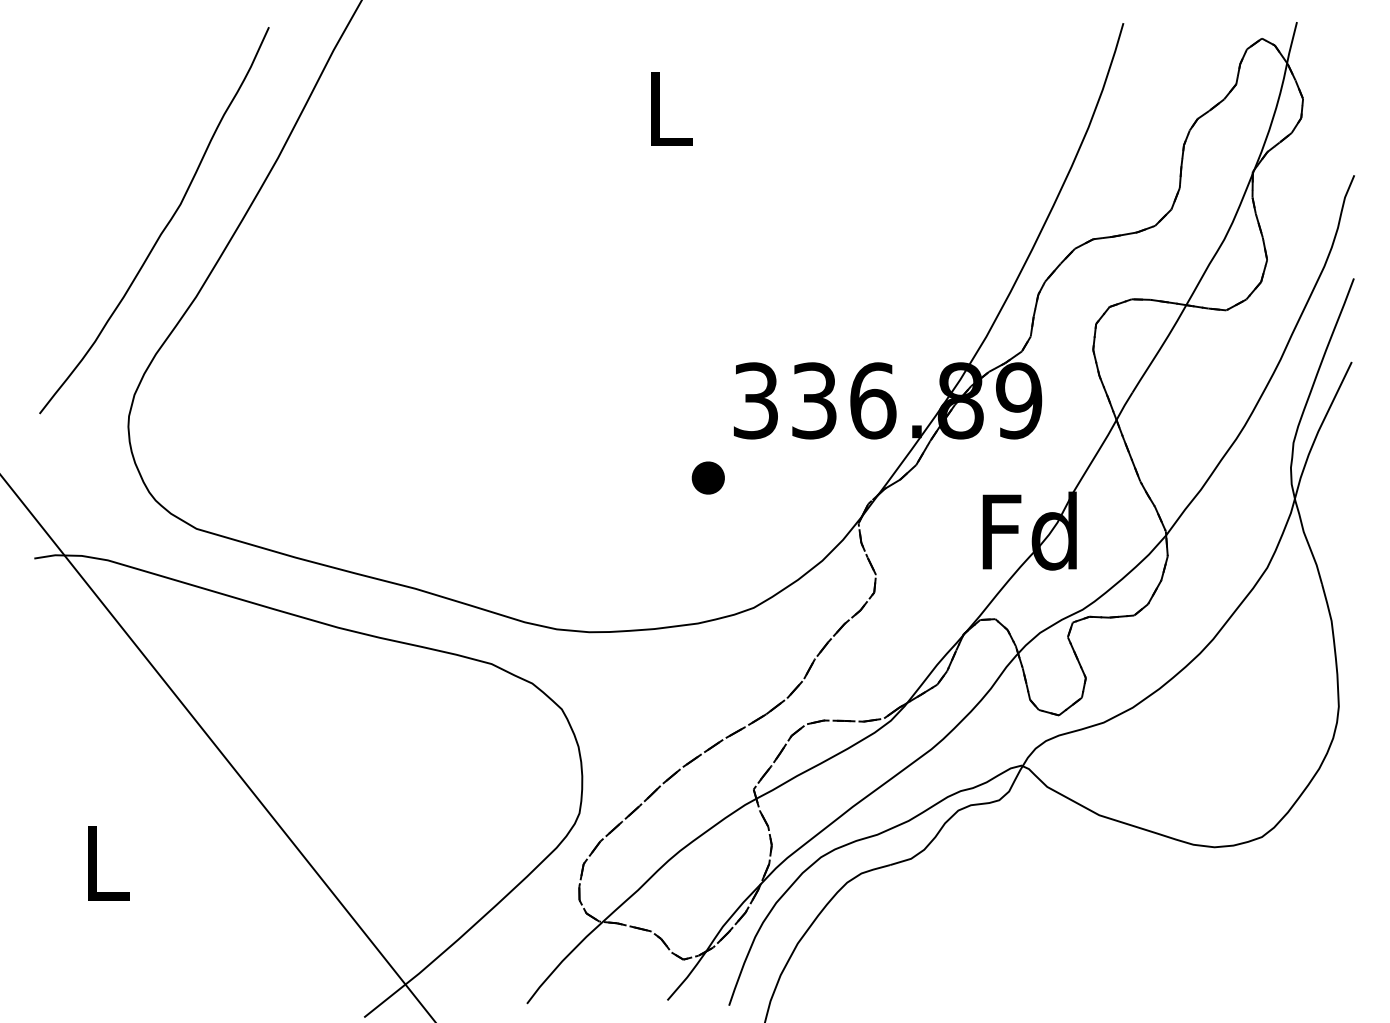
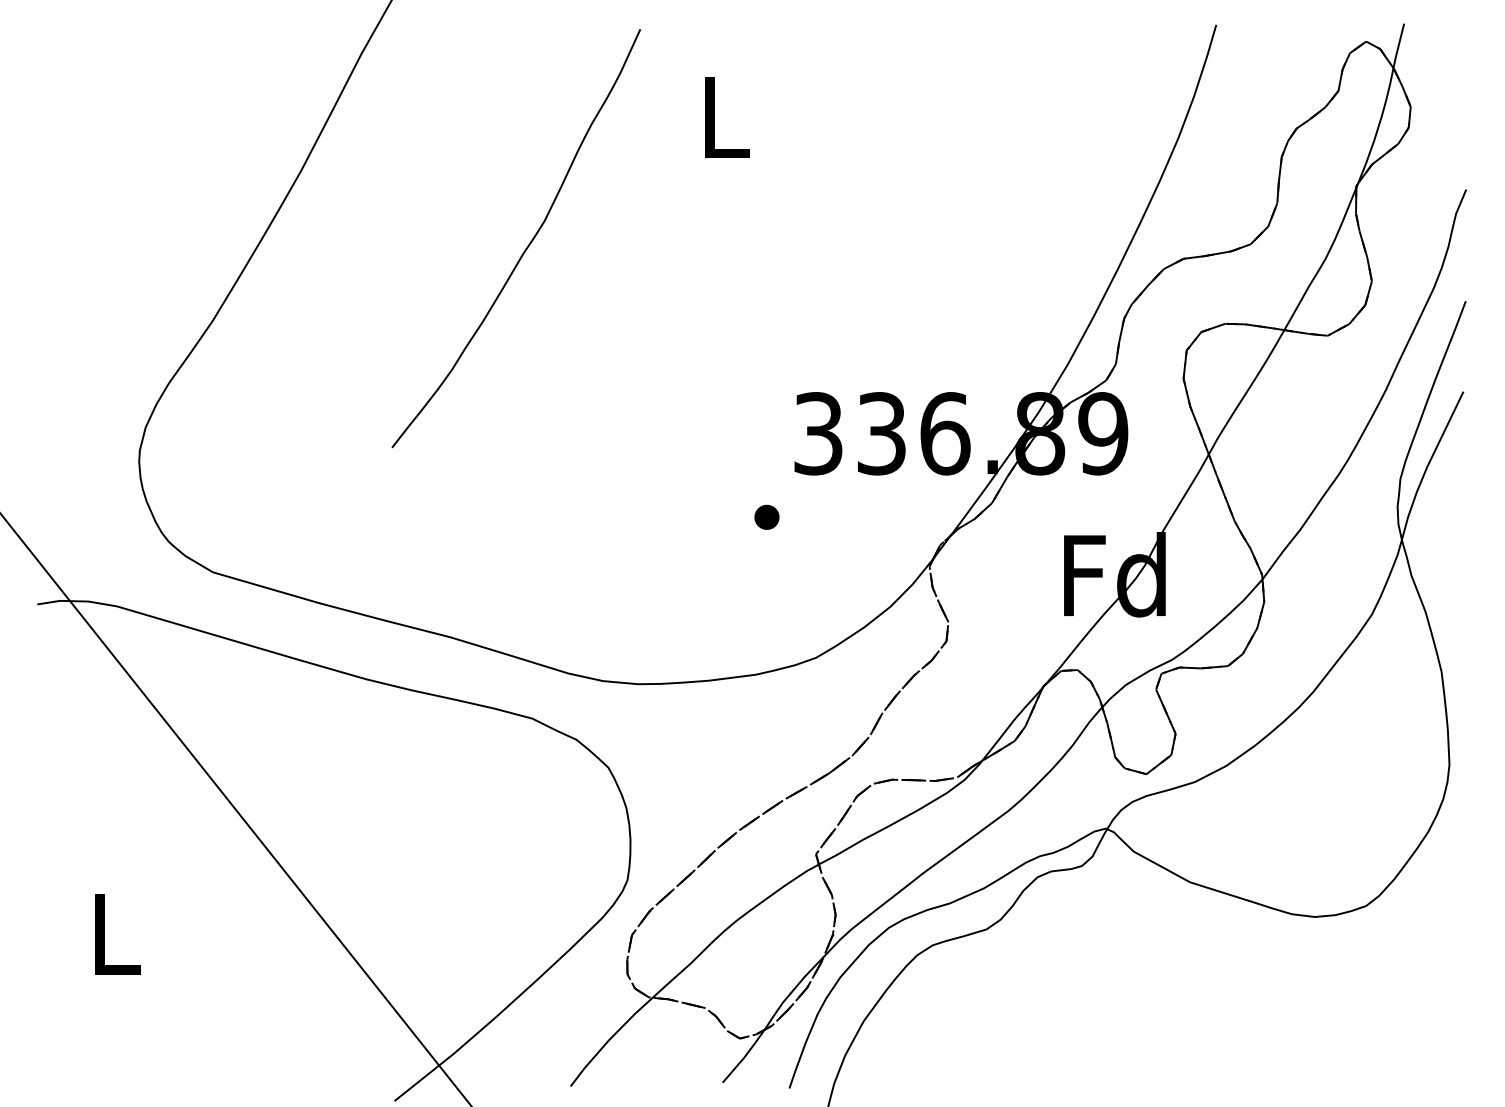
curve: (164, 226) -> (527, 245), moved
part: (707, 478) -> (766, 517), size x0.7

